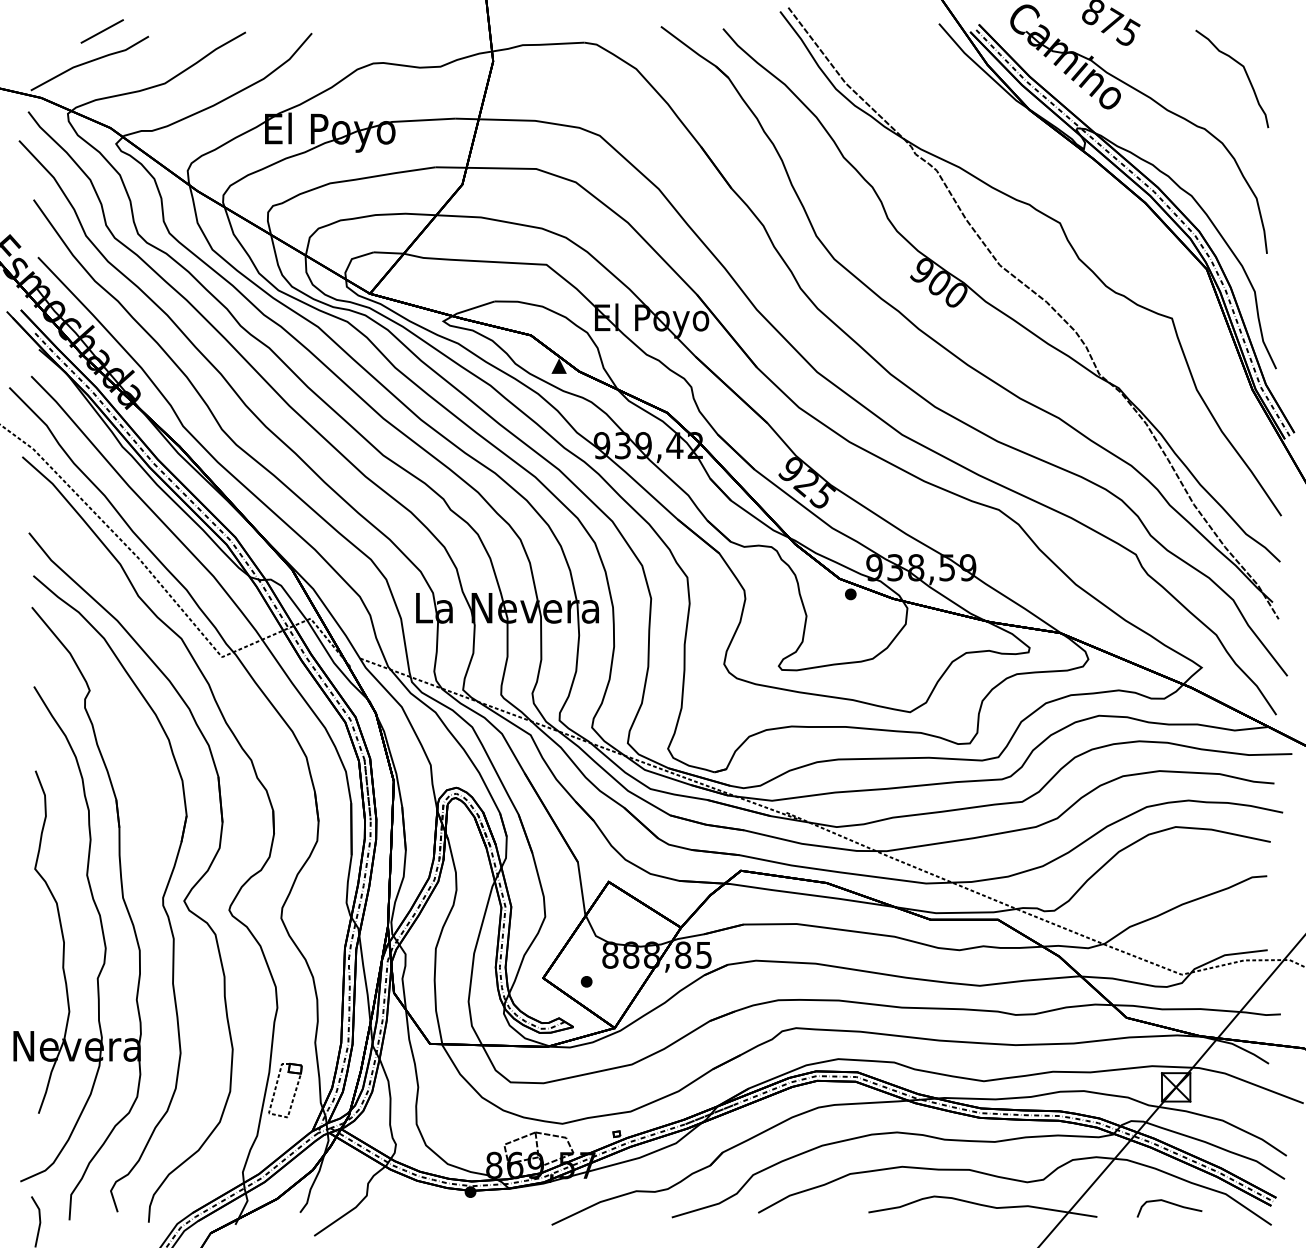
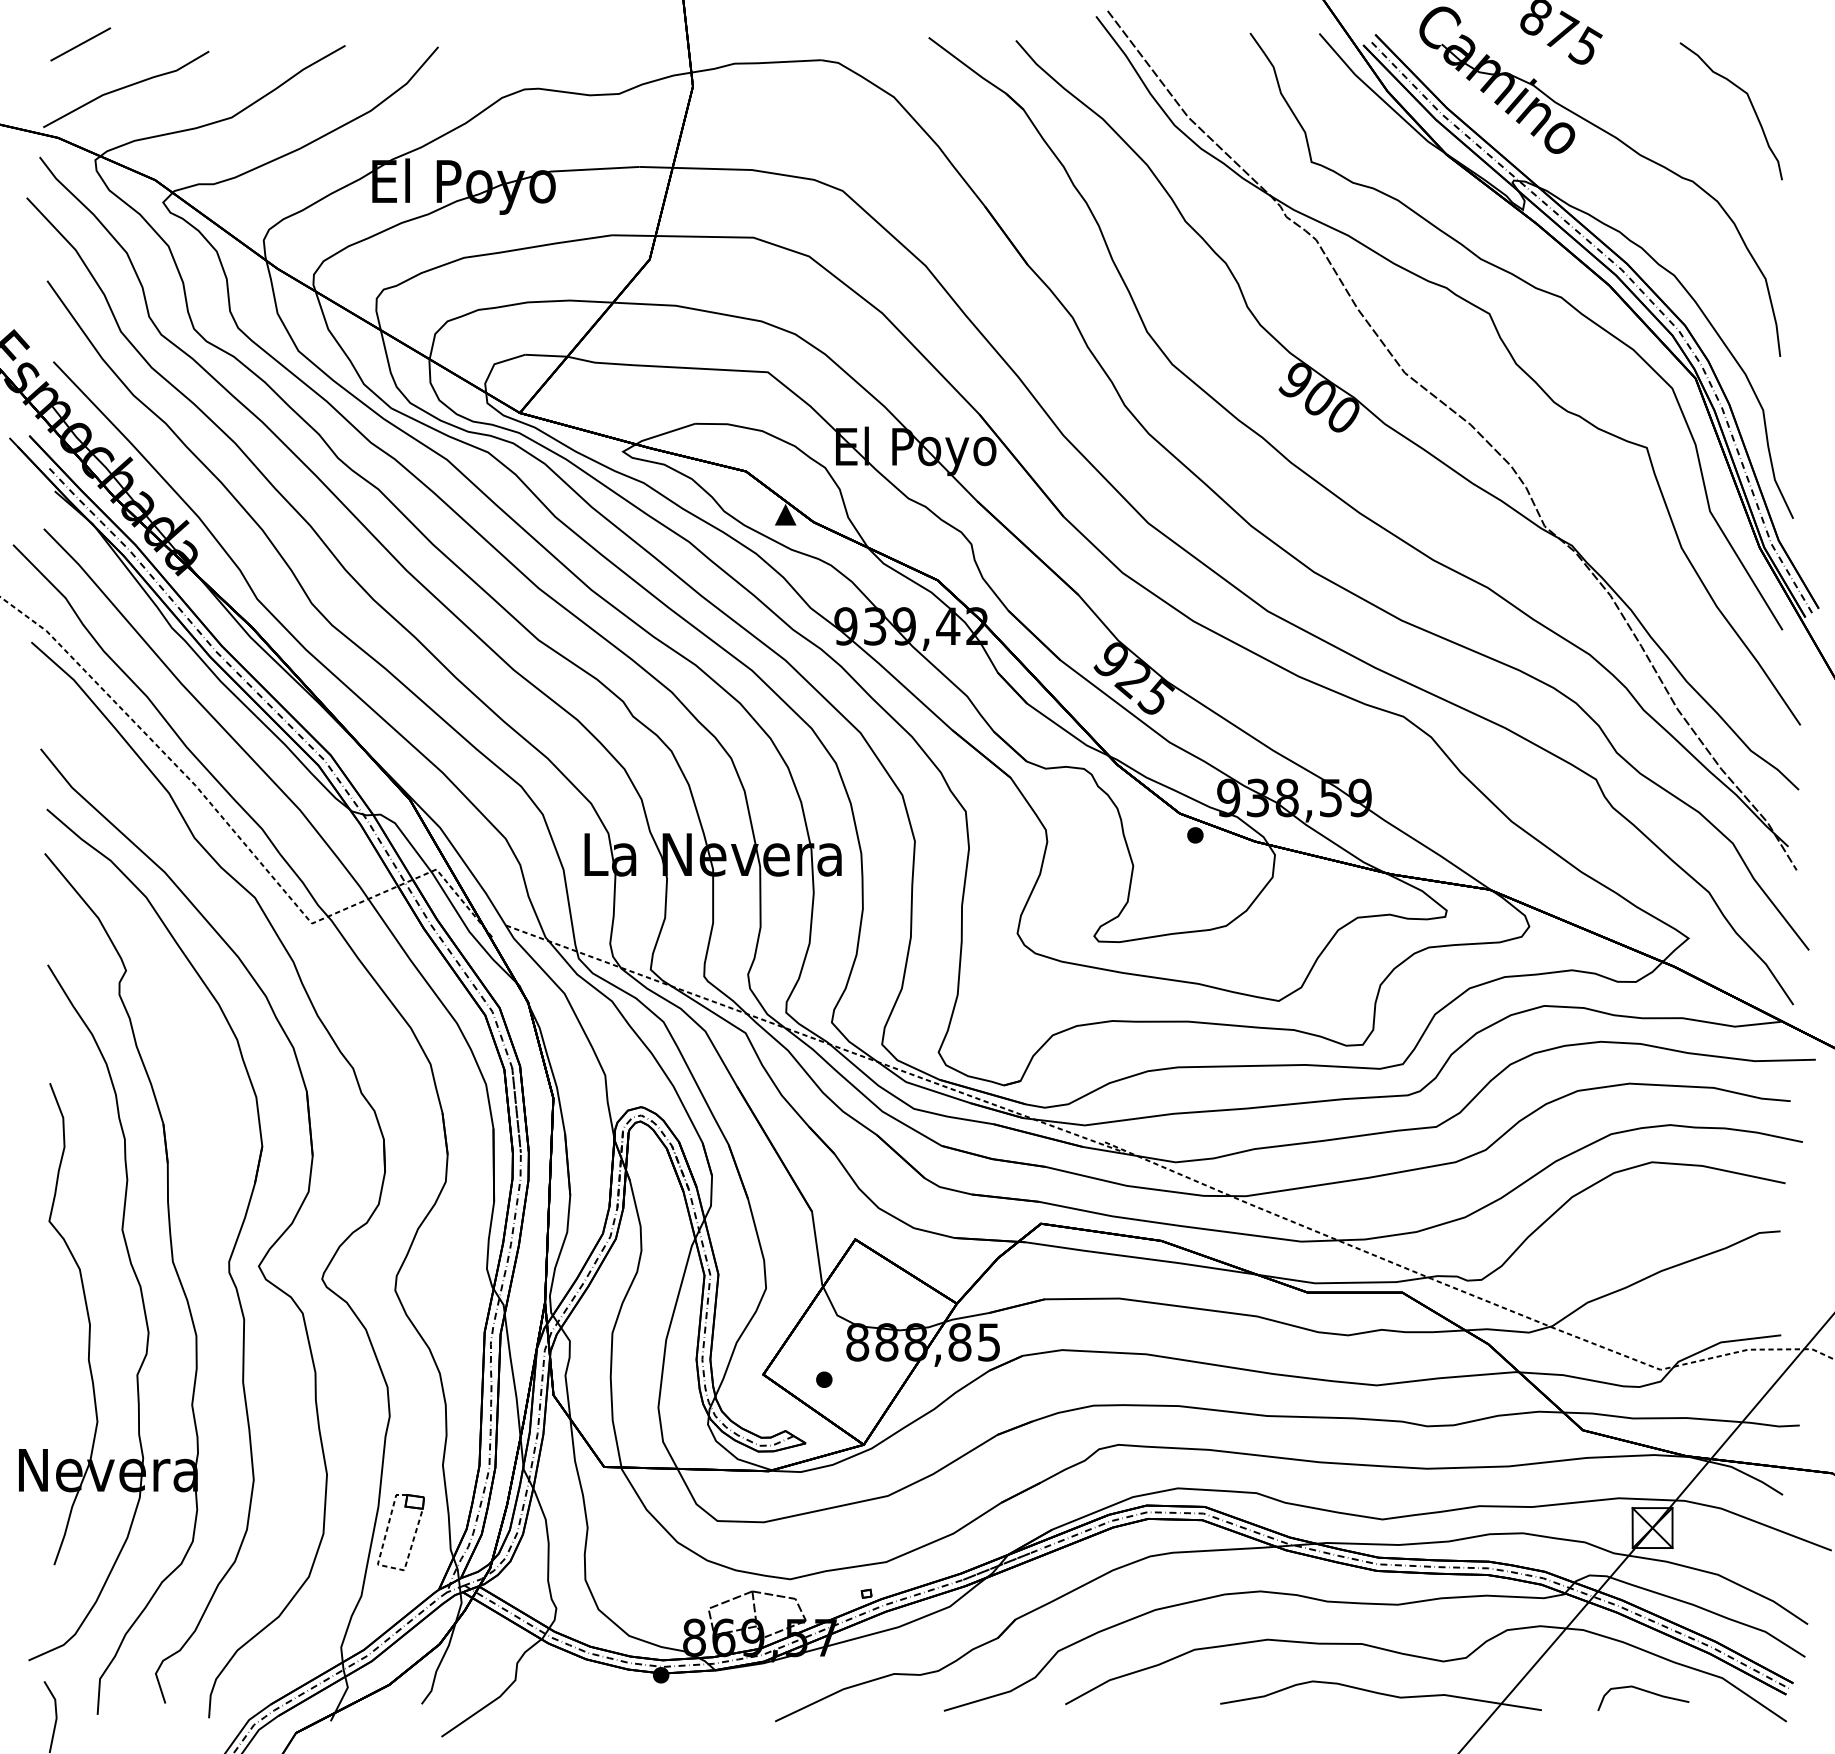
line: (102, 31) -> (80, 44), moved
curve: (1093, 205) -> (1536, 289), added

